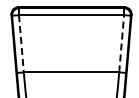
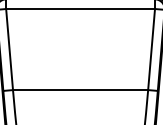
line: (21, 43) -> (9, 49), dashed -> solid
line: (121, 43) -> (151, 49), dashed -> solid

